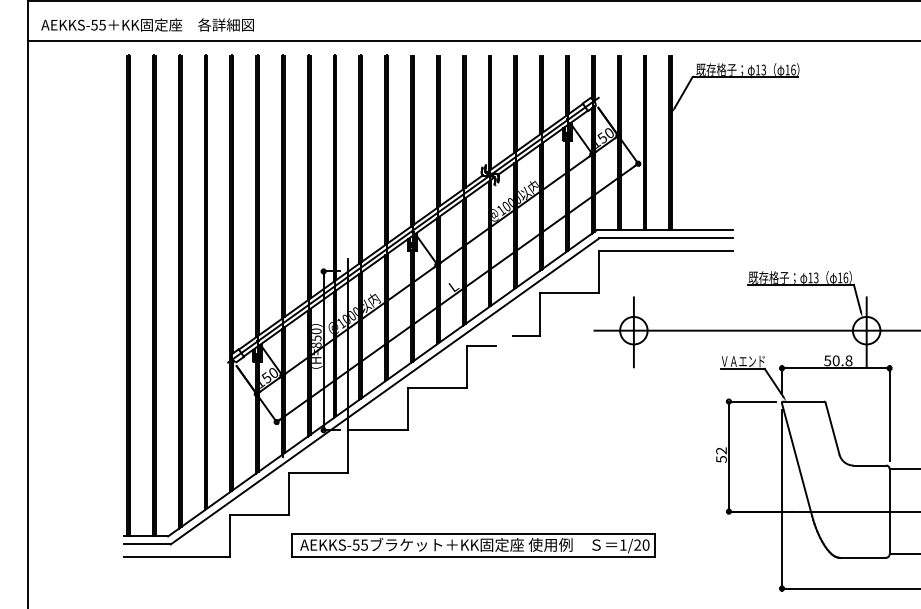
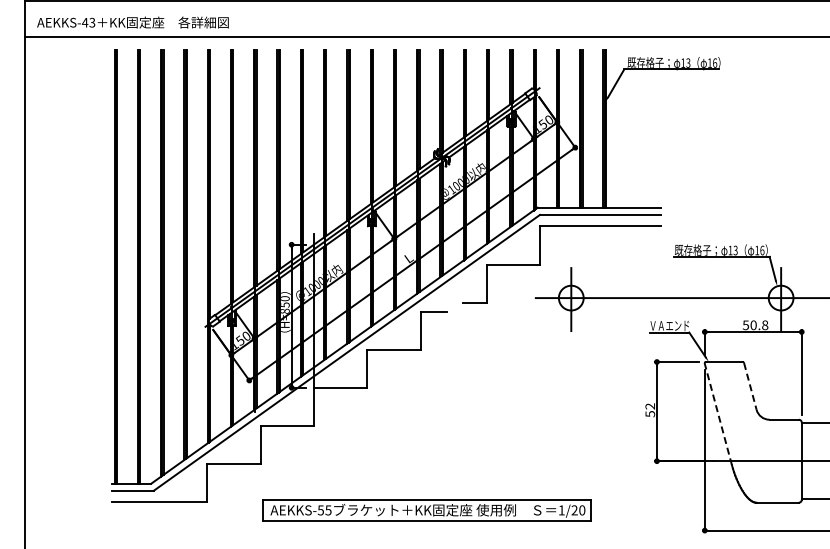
text: (98, 24) -> (88, 22), AEKKS-55 -> AEKKS-43
line: (832, 428) -> (750, 386), solid -> dashed
line: (797, 459) -> (718, 414), solid -> dashed
part: (473, 545) -> (426, 510), moved

